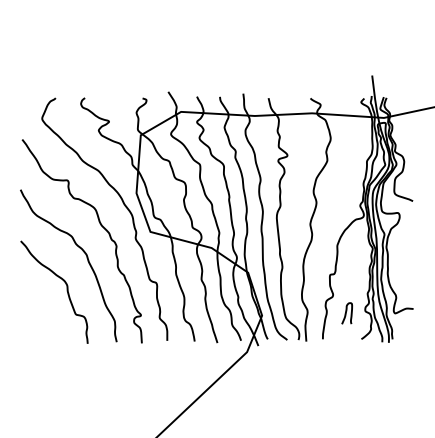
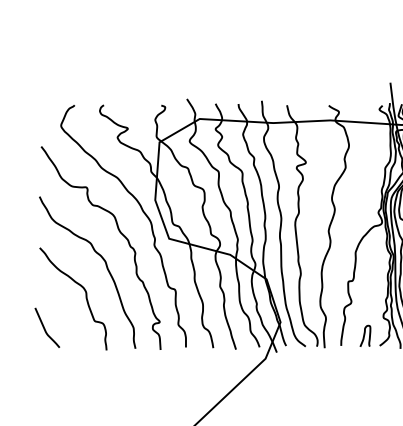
curve: (346, 313) -> (364, 336), moved
curve: (26, 321) -> (45, 328), added

